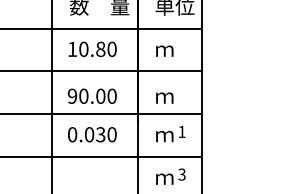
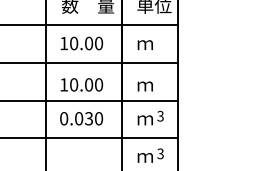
text: (101, 49) -> (89, 43), 10.80 -> 10.00
text: (72, 95) -> (64, 84), 90.00 -> 10.00
text: (181, 131) -> (160, 115), 1 -> 3

